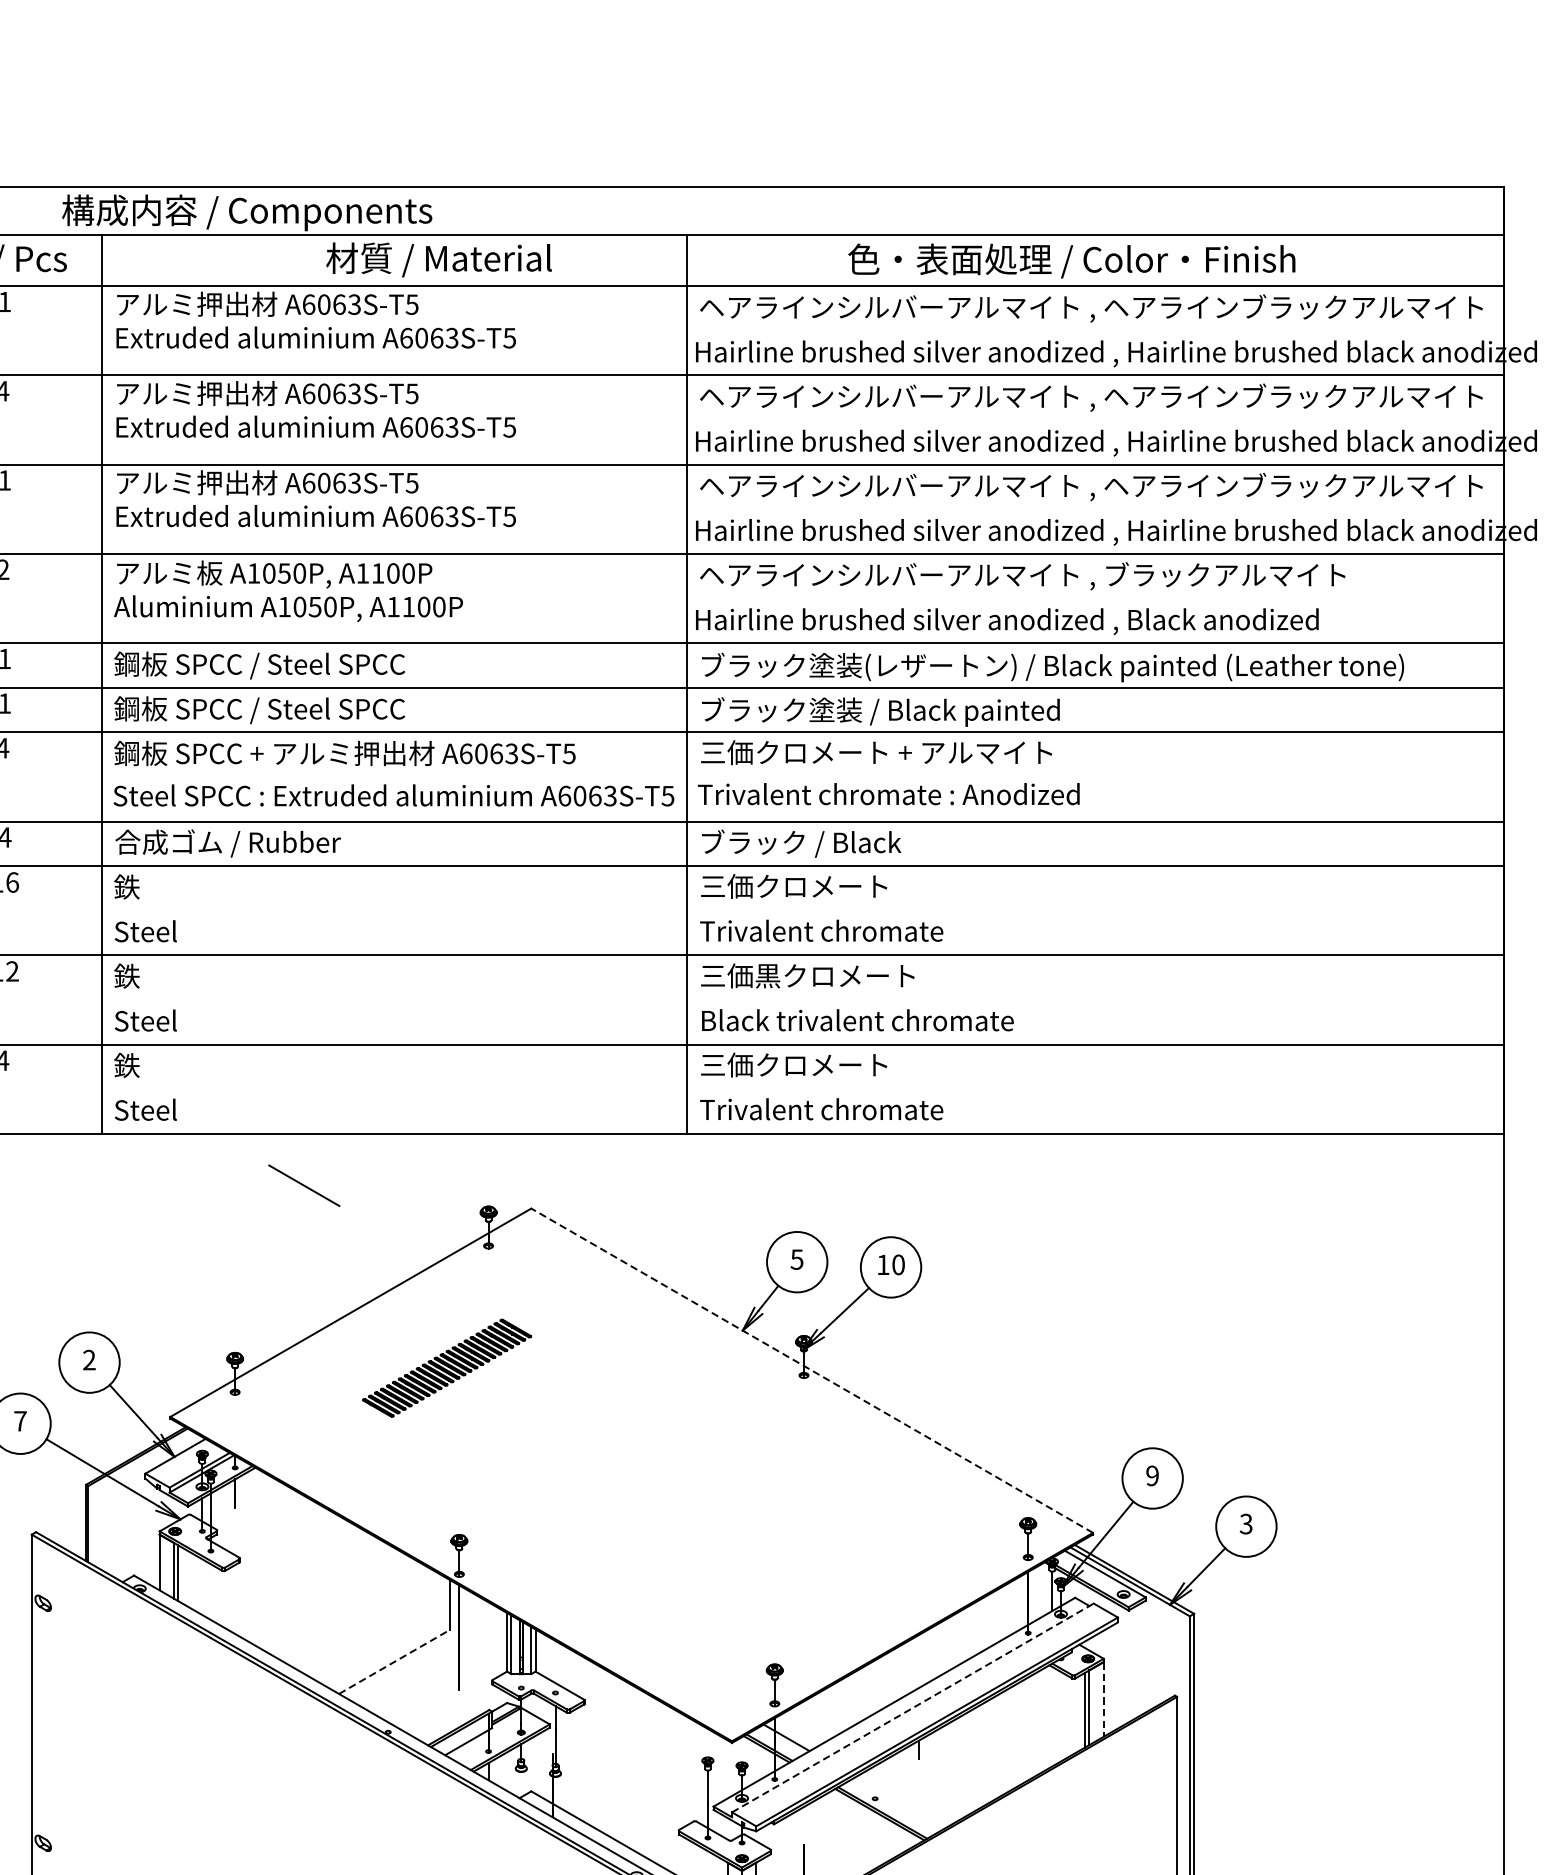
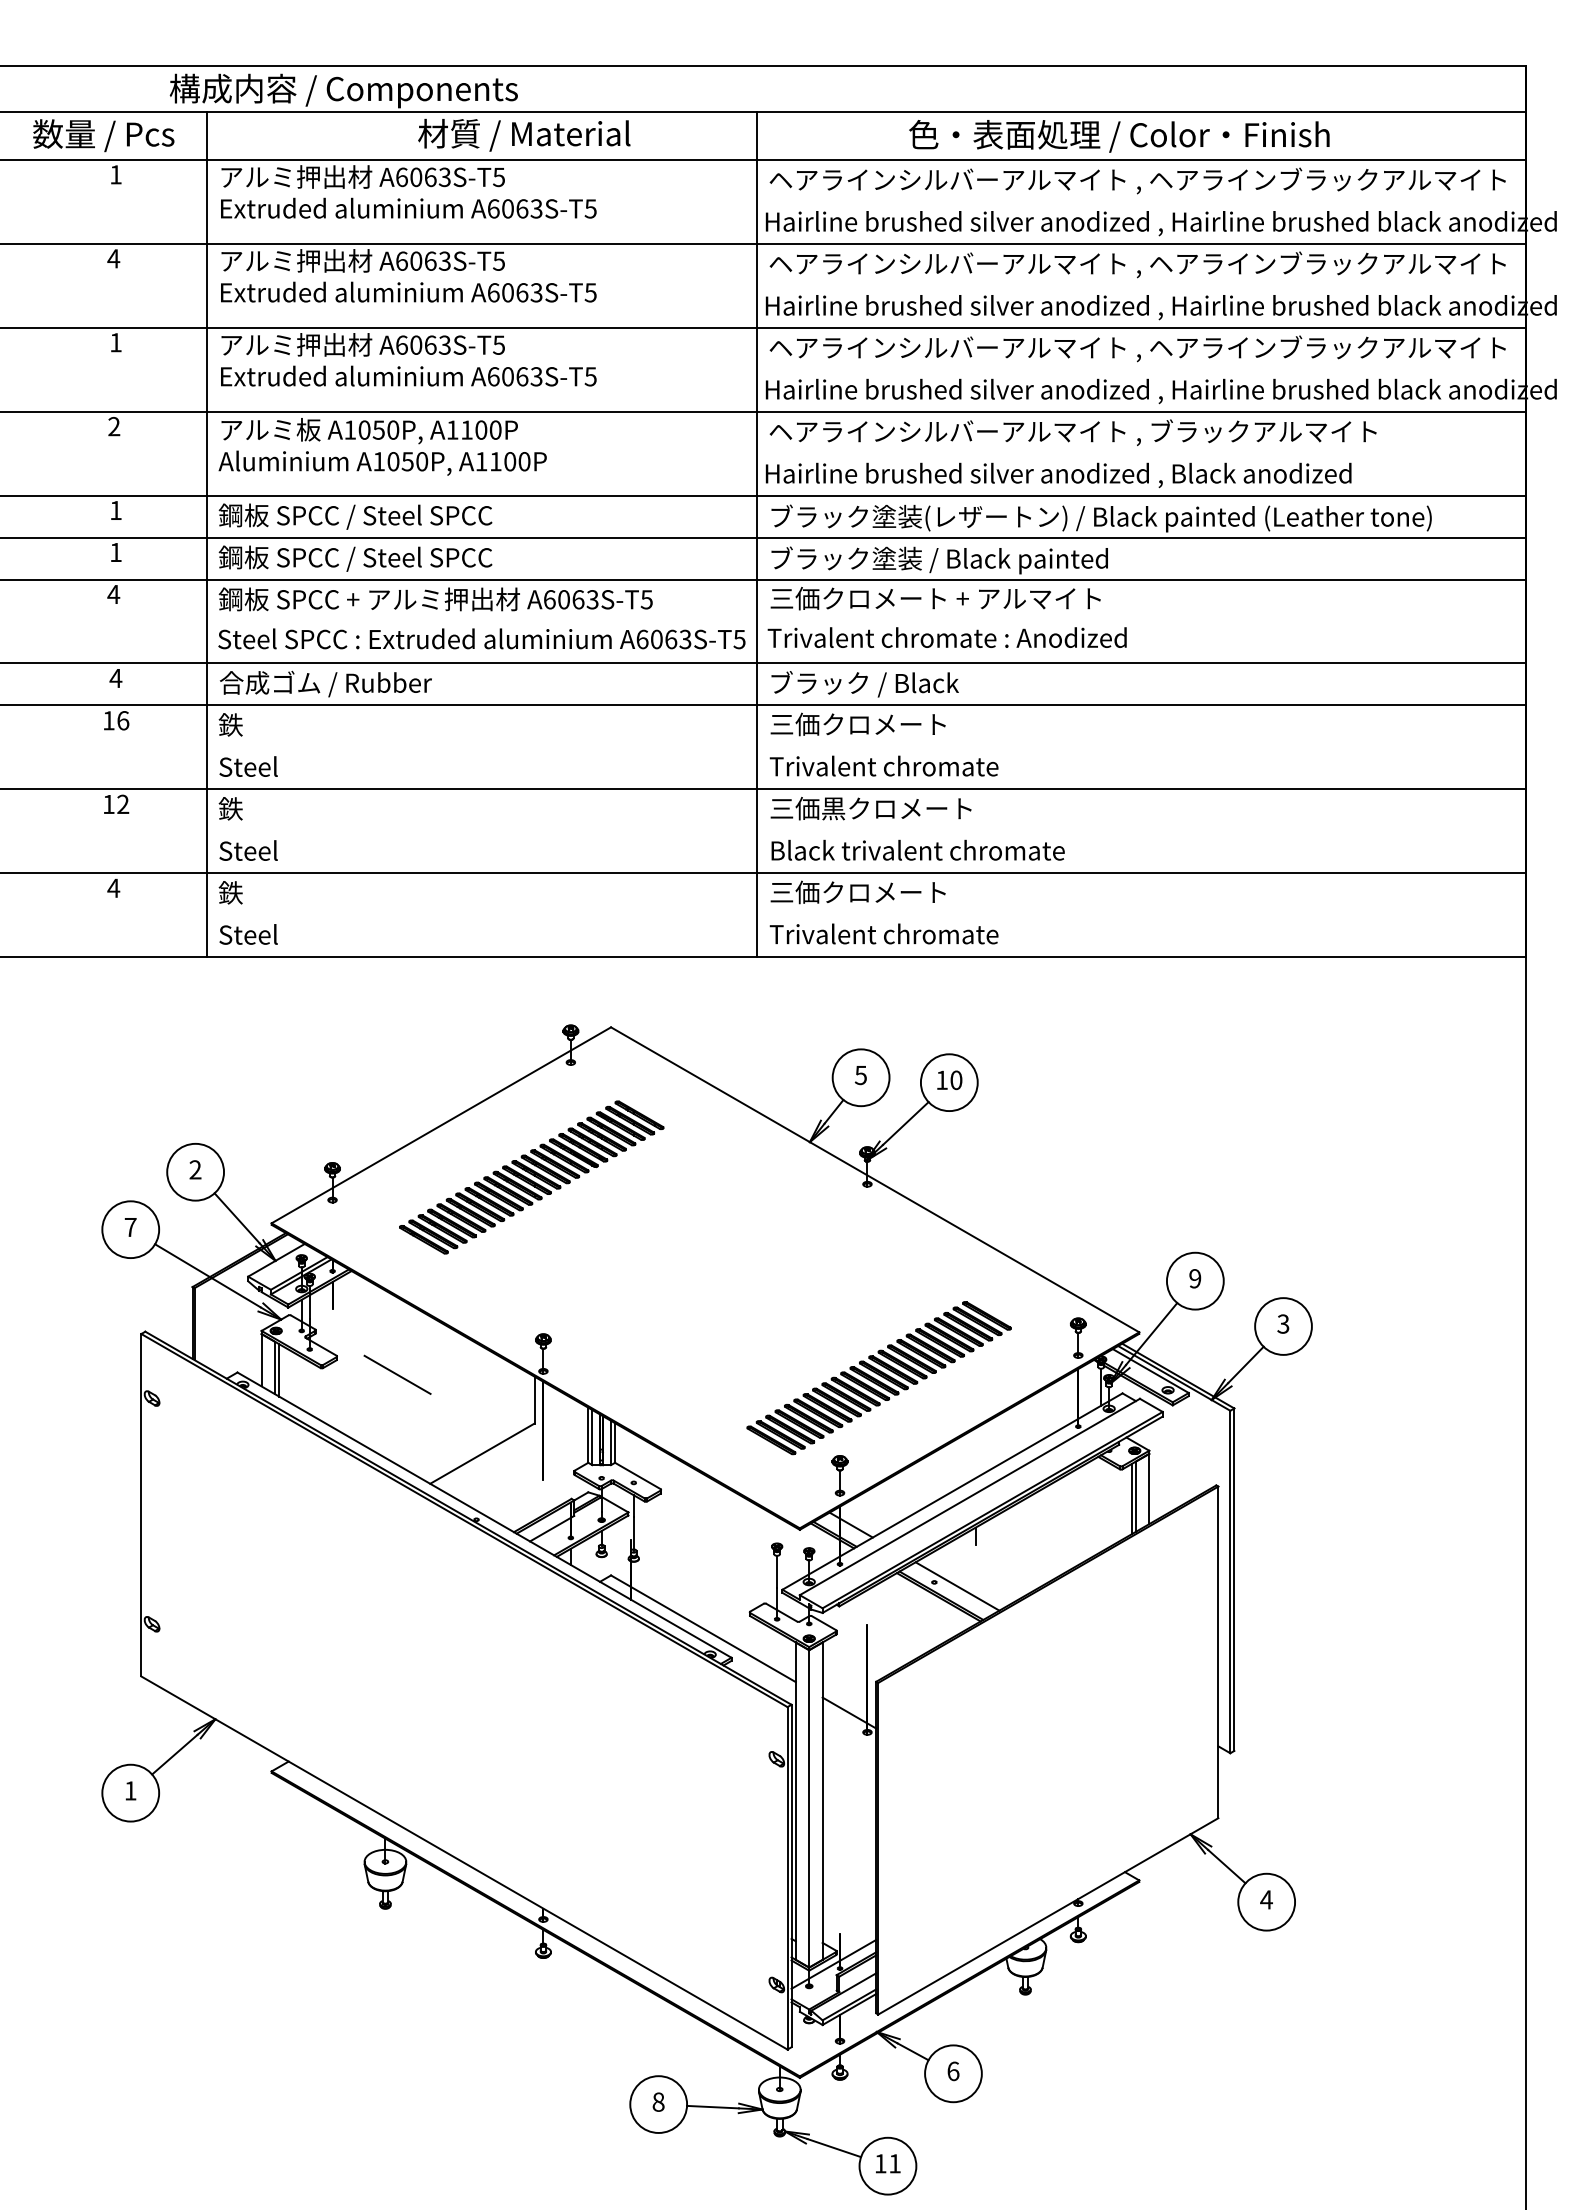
line: (304, 1185) -> (397, 1374), moved
part: (446, 1368) -> (531, 1177), size x1.67
line: (812, 1370) -> (875, 1179), dashed -> solid
part: (815, 1581) -> (878, 1378), added
line: (394, 1661) -> (482, 1453), dashed -> solid
line: (1103, 1700) -> (1149, 1489), dashed -> solid
line: (913, 1707) -> (970, 1496), dashed -> solid
line: (899, 1803) -> (957, 1586), added

